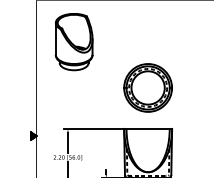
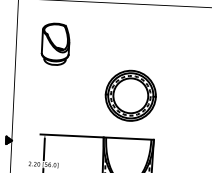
part: (73, 42) -> (55, 44), size x0.7

